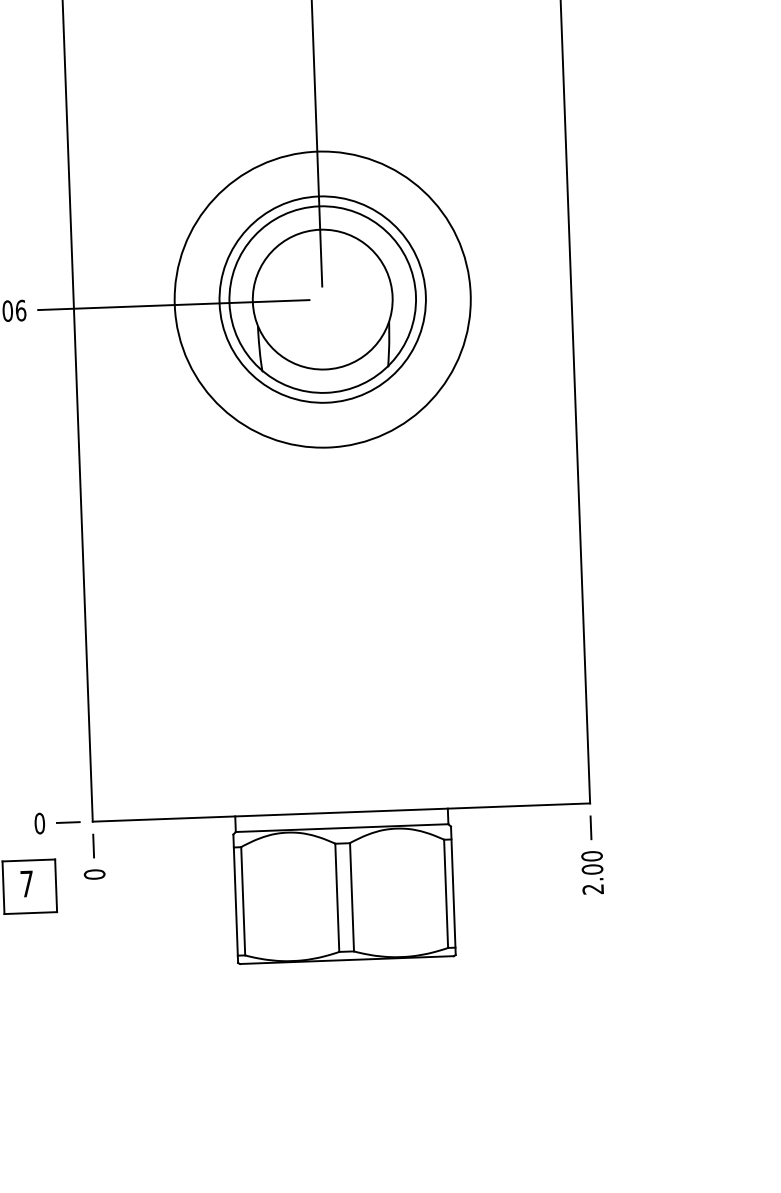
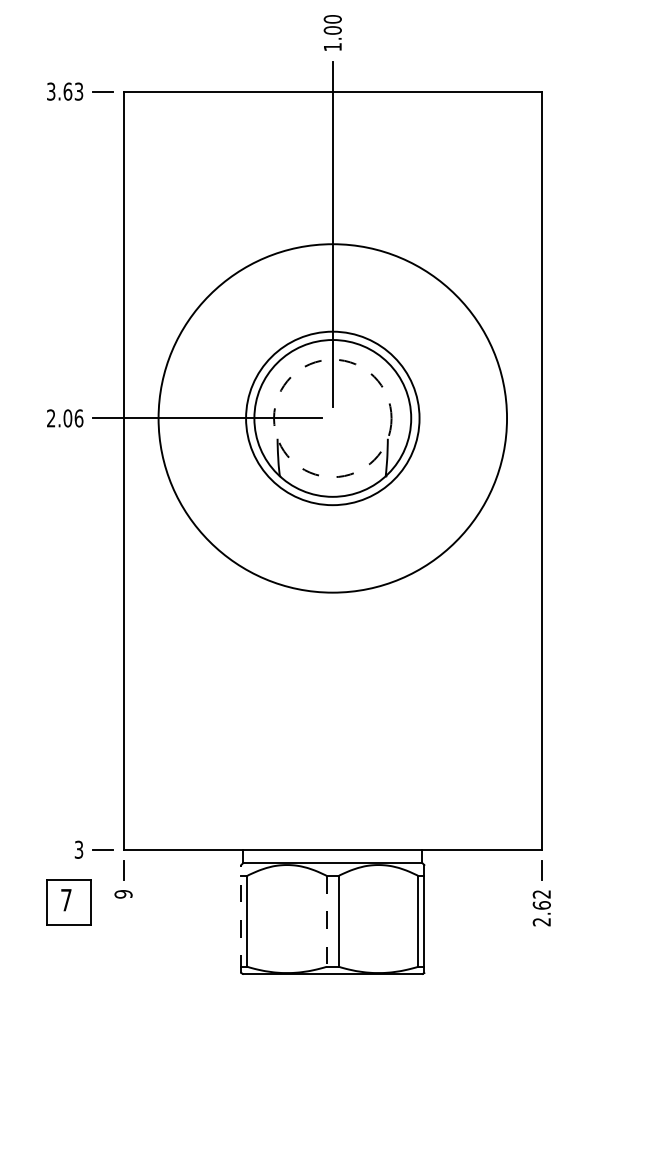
circle: (322, 299) -> (332, 418), size x1.4
circle: (322, 299) -> (332, 418), solid -> dashed
text: (39, 823) -> (78, 849), 0 -> 3
text: (591, 862) -> (541, 899), 2.00 -> 2.62
text: (94, 874) -> (123, 894), 0 -> 9
line: (337, 898) -> (326, 921), solid -> dashed
line: (236, 899) -> (241, 919), solid -> dashed

